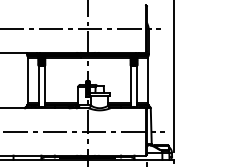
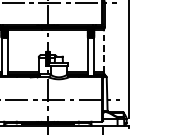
line: (147, 80) -> (103, 51), solid -> dashed

